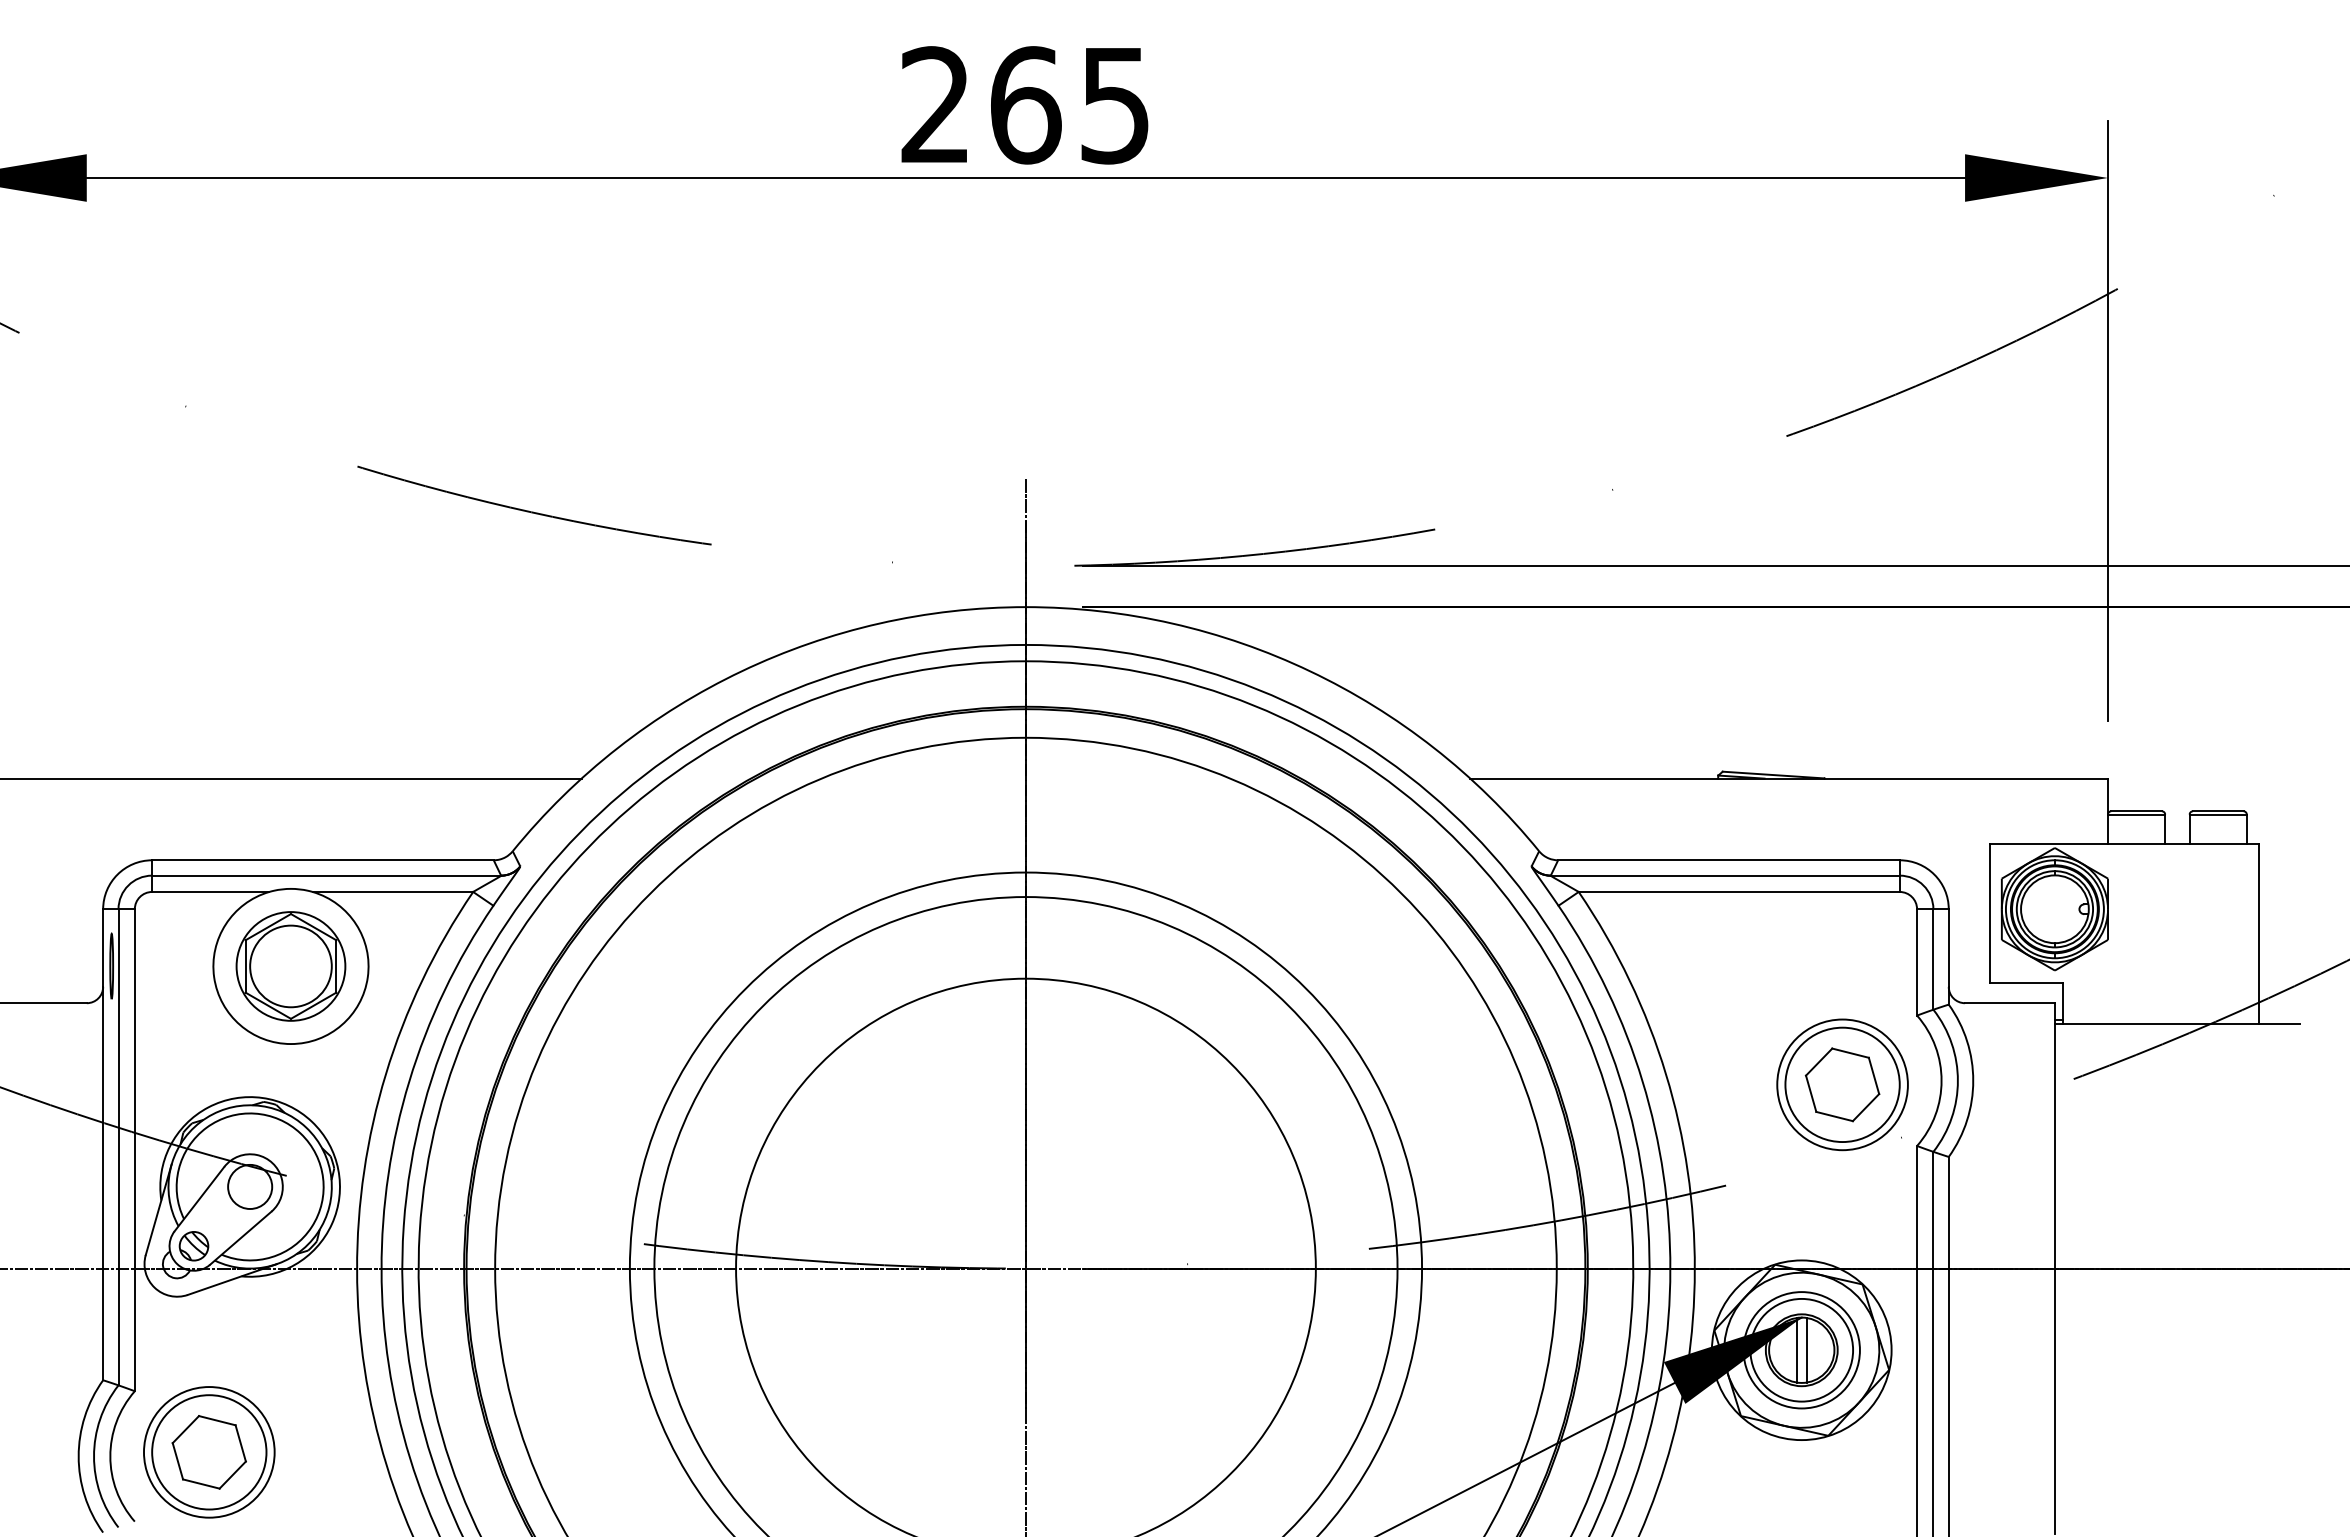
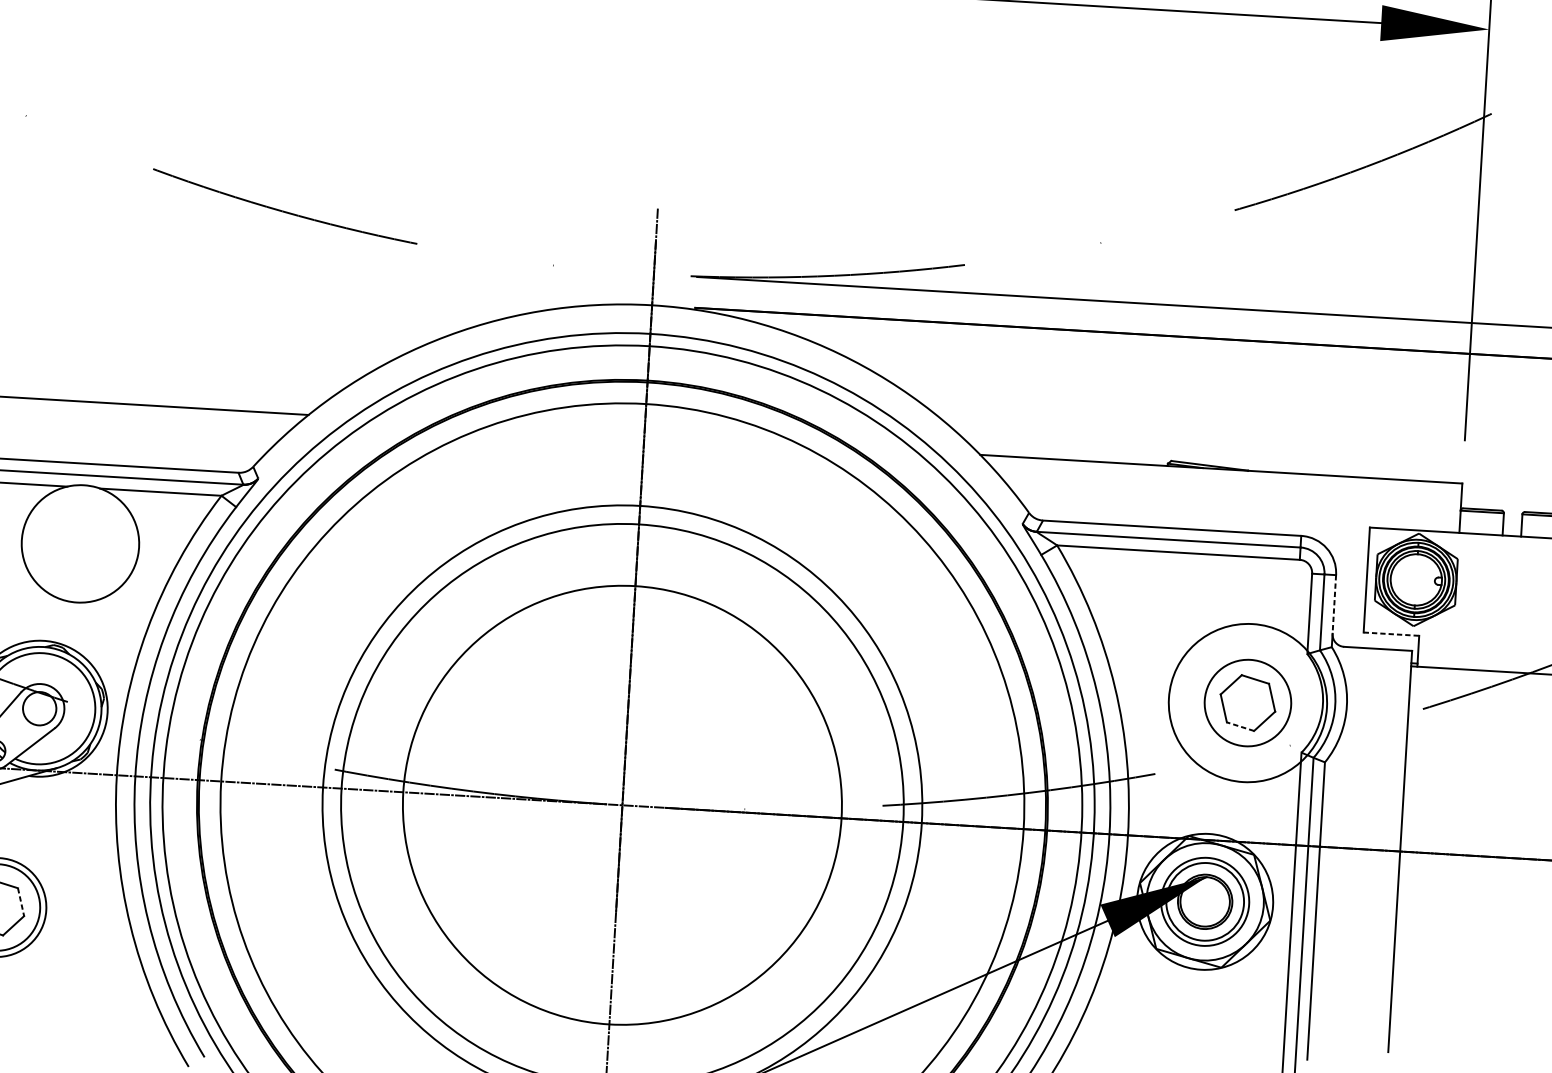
line: (1948, 948) -> (1334, 604), solid -> dashed
part: (290, 966) -> (80, 543), removed
line: (2026, 982) -> (1391, 633), solid -> dashed
circle: (1842, 1084) -> (1247, 702), size x1.6
line: (1834, 1116) -> (1240, 726), solid -> dashed
line: (1796, 1350) -> (1201, 901), removed
line: (1806, 1350) -> (1208, 902), removed
line: (240, 1443) -> (20, 902), solid -> dashed

